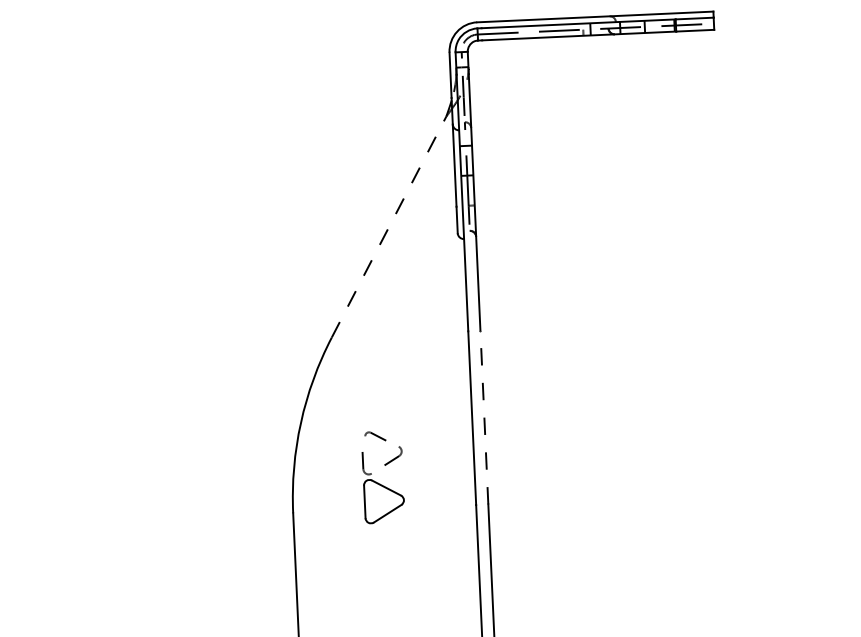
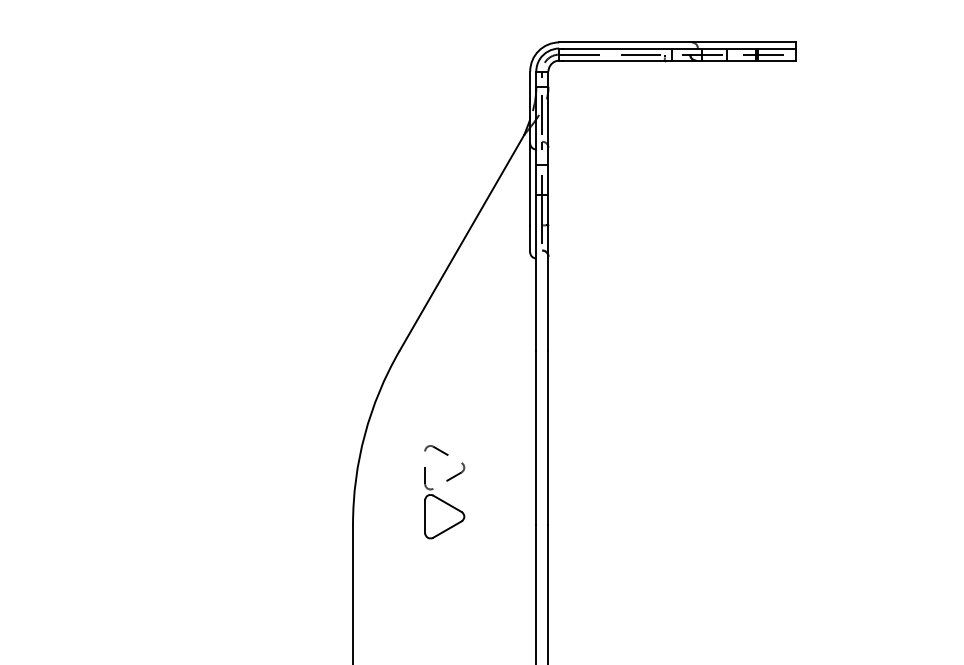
line: (389, 226) -> (462, 242), dashed -> solid
line: (484, 417) -> (548, 437), dashed -> solid
part: (373, 435) -> (436, 450), size x1.43

